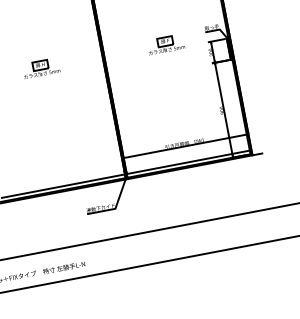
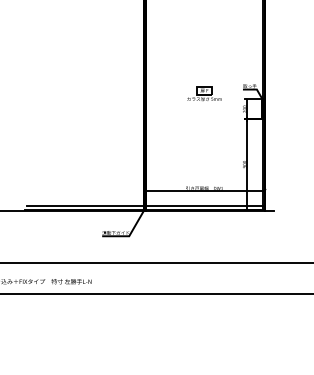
part: (41, 67) -> (85, 93), removed

